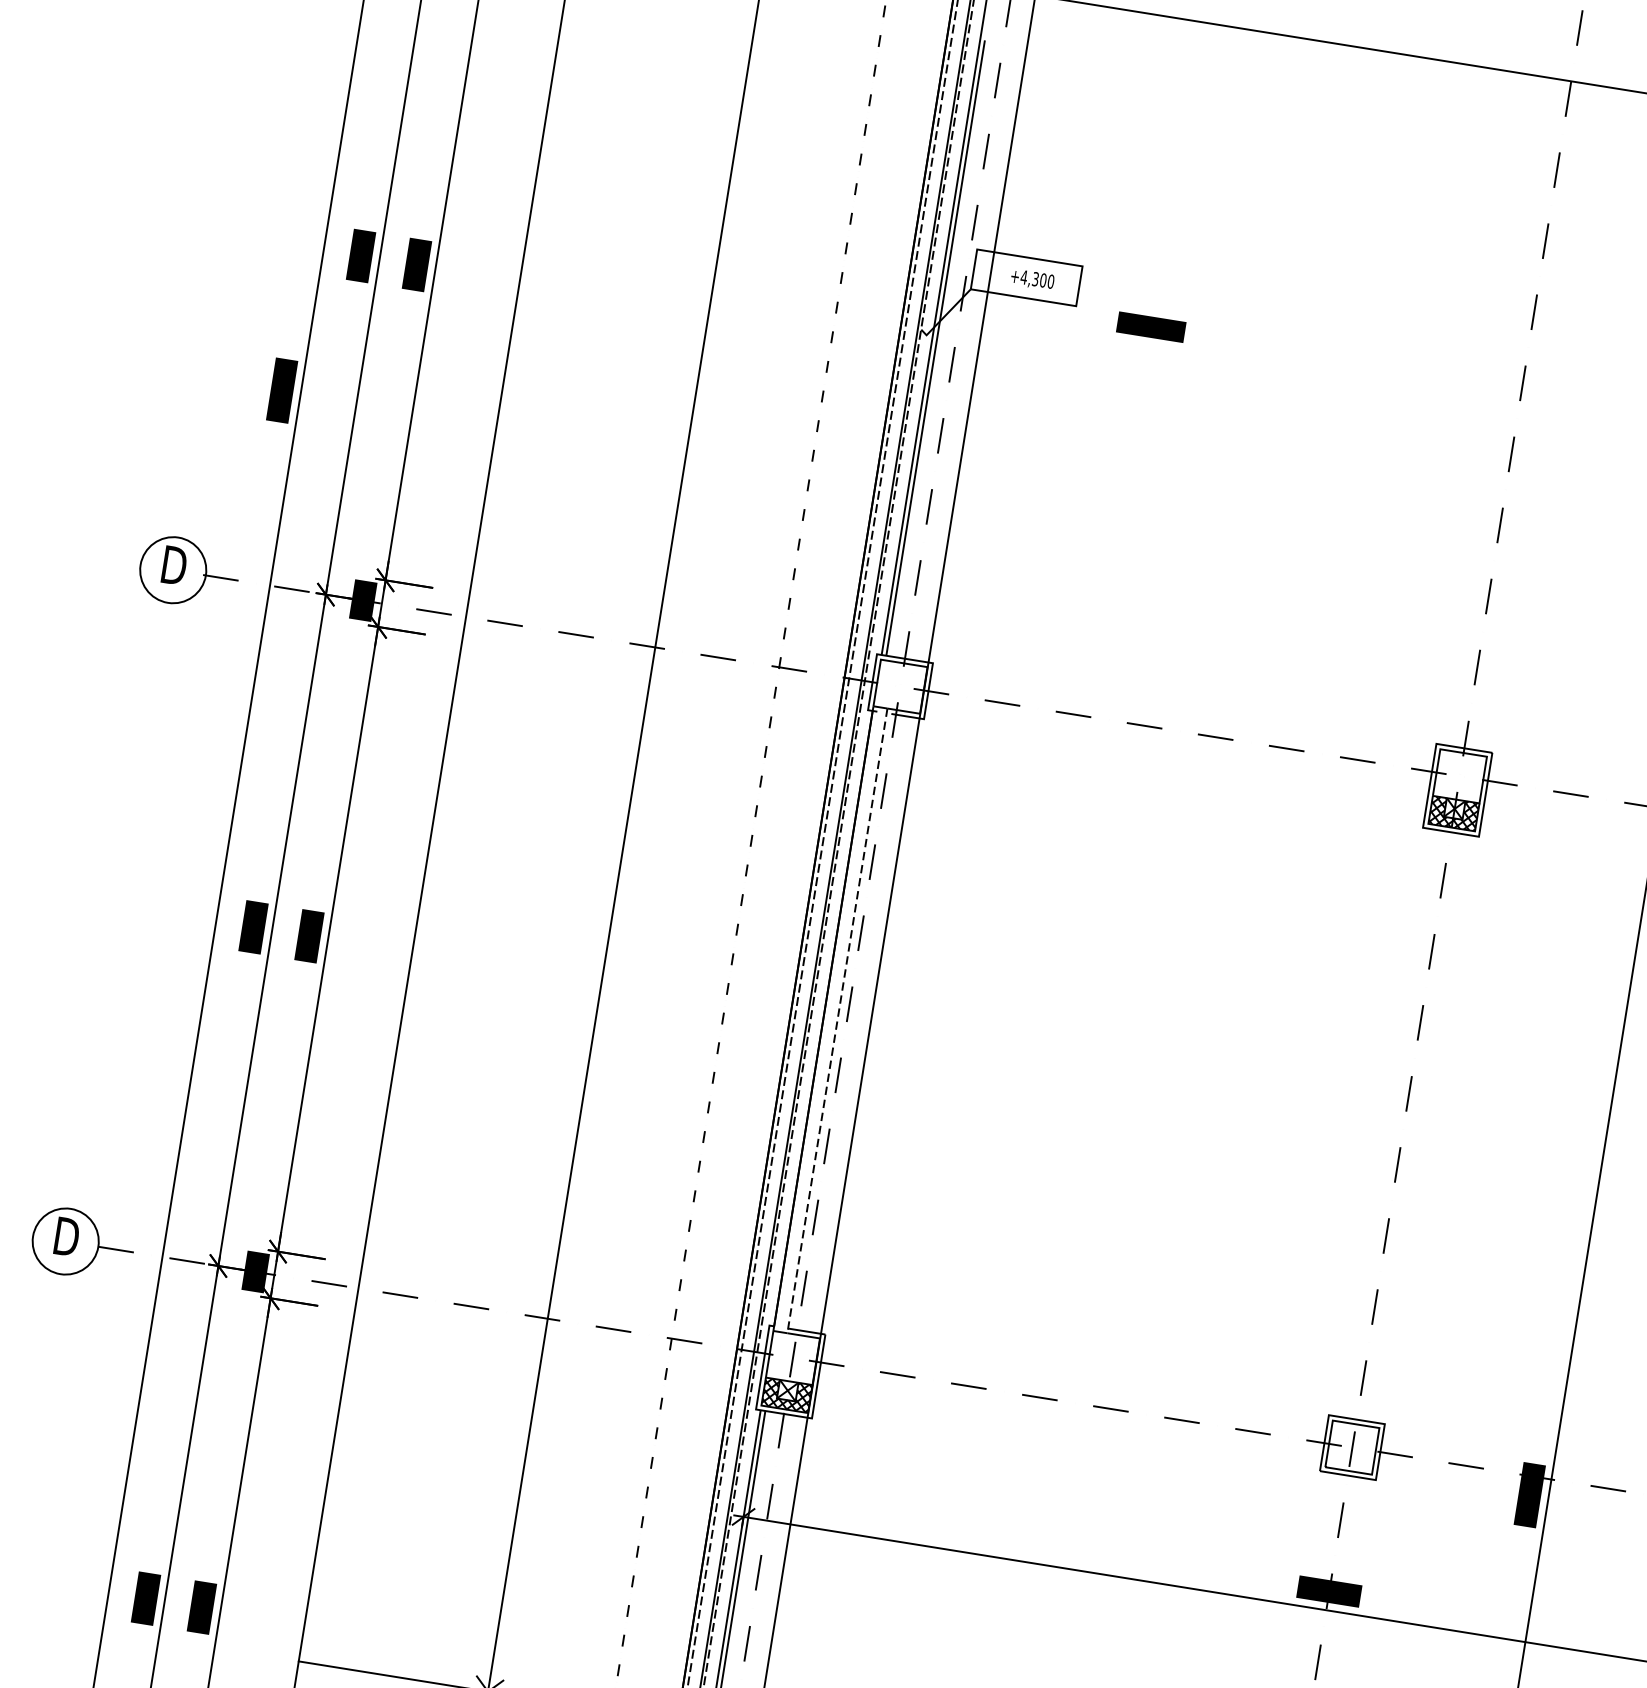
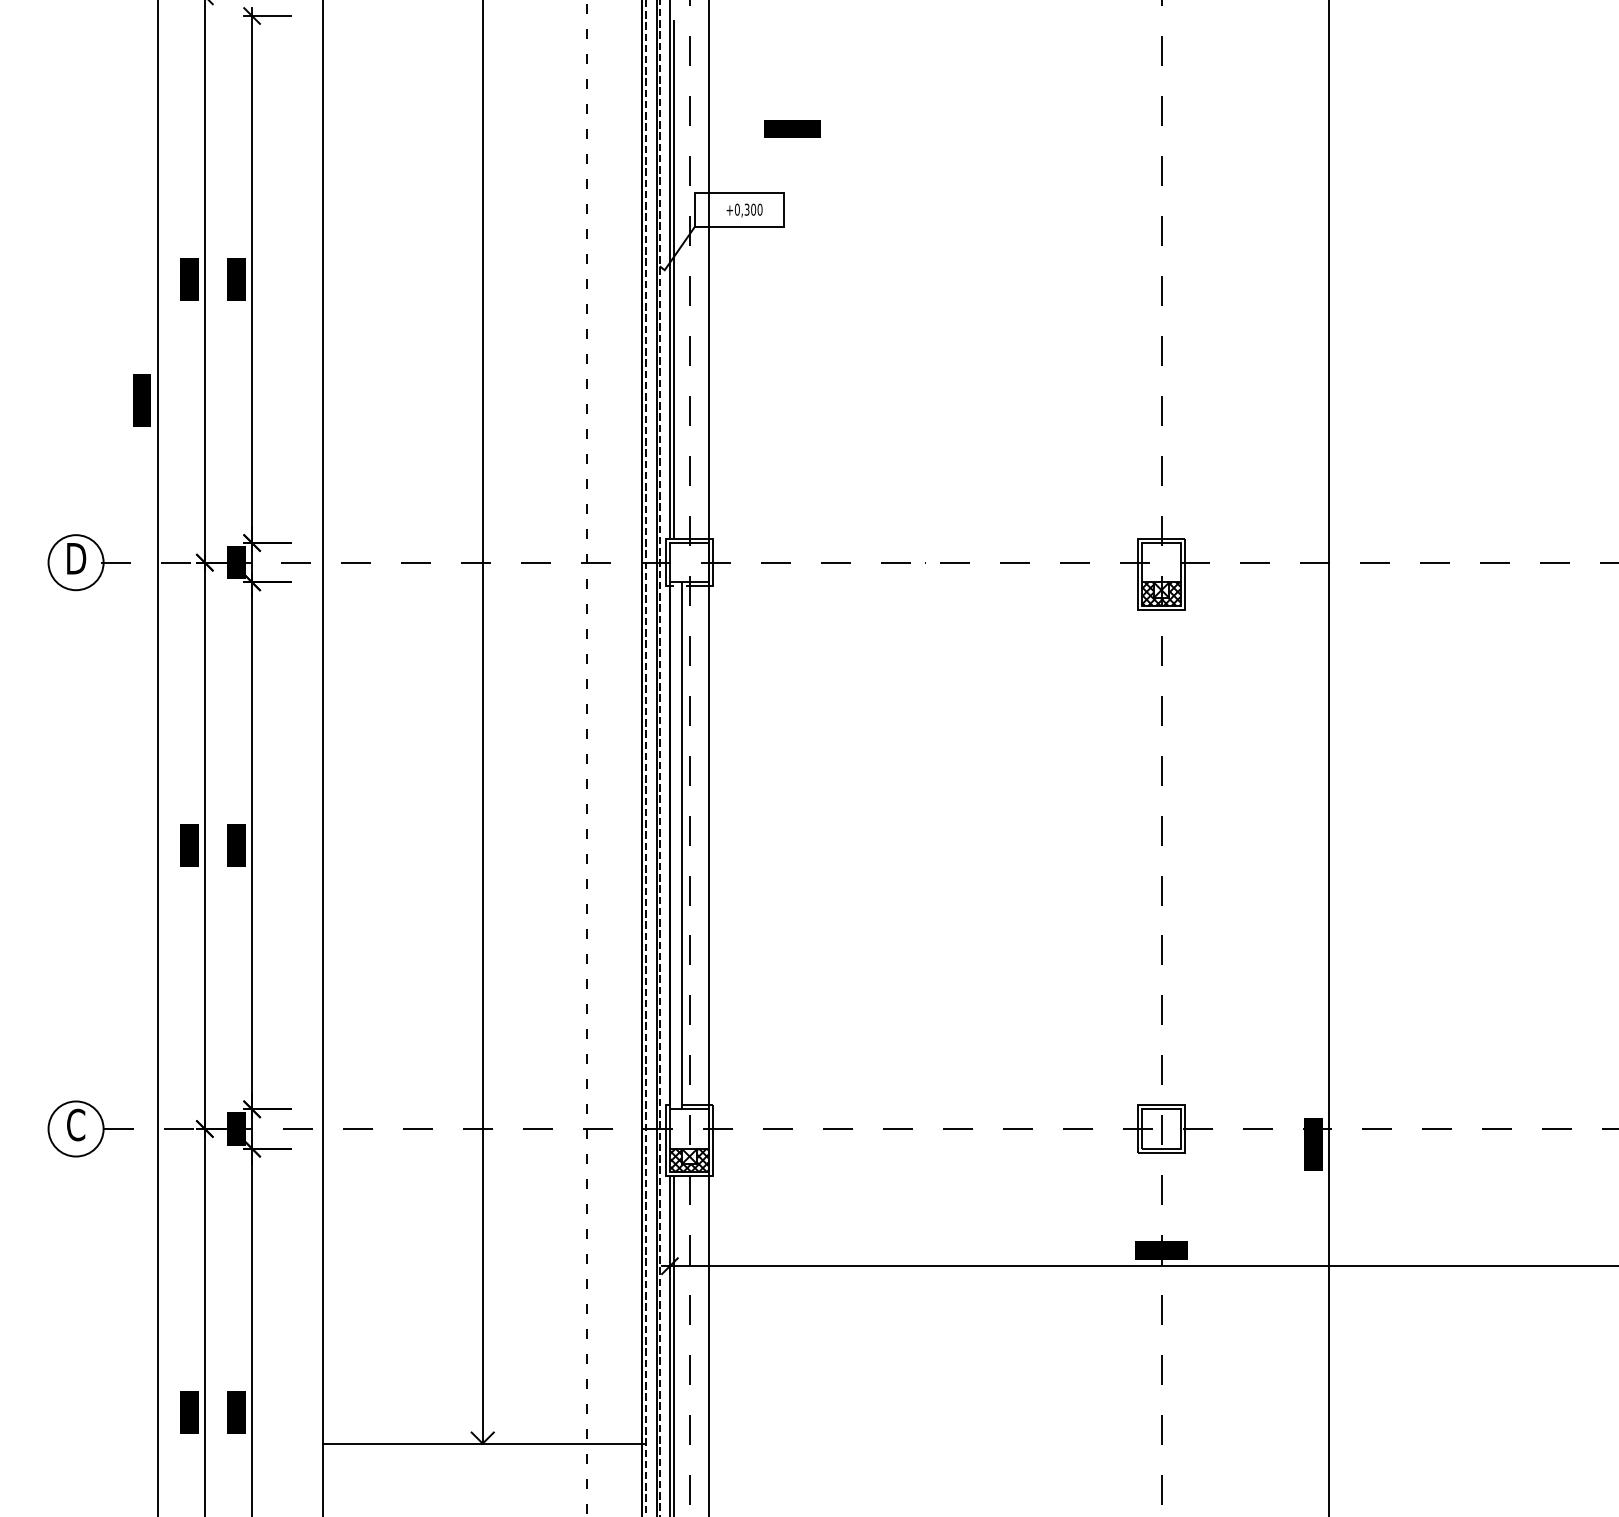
text: (1023, 276) -> (736, 209), +4,300 -> +0,300
text: (1151, 326) -> (792, 128), moved
line: (837, 1021) -> (681, 846), dashed -> solid
text: (67, 1236) -> (76, 1124), D -> C

